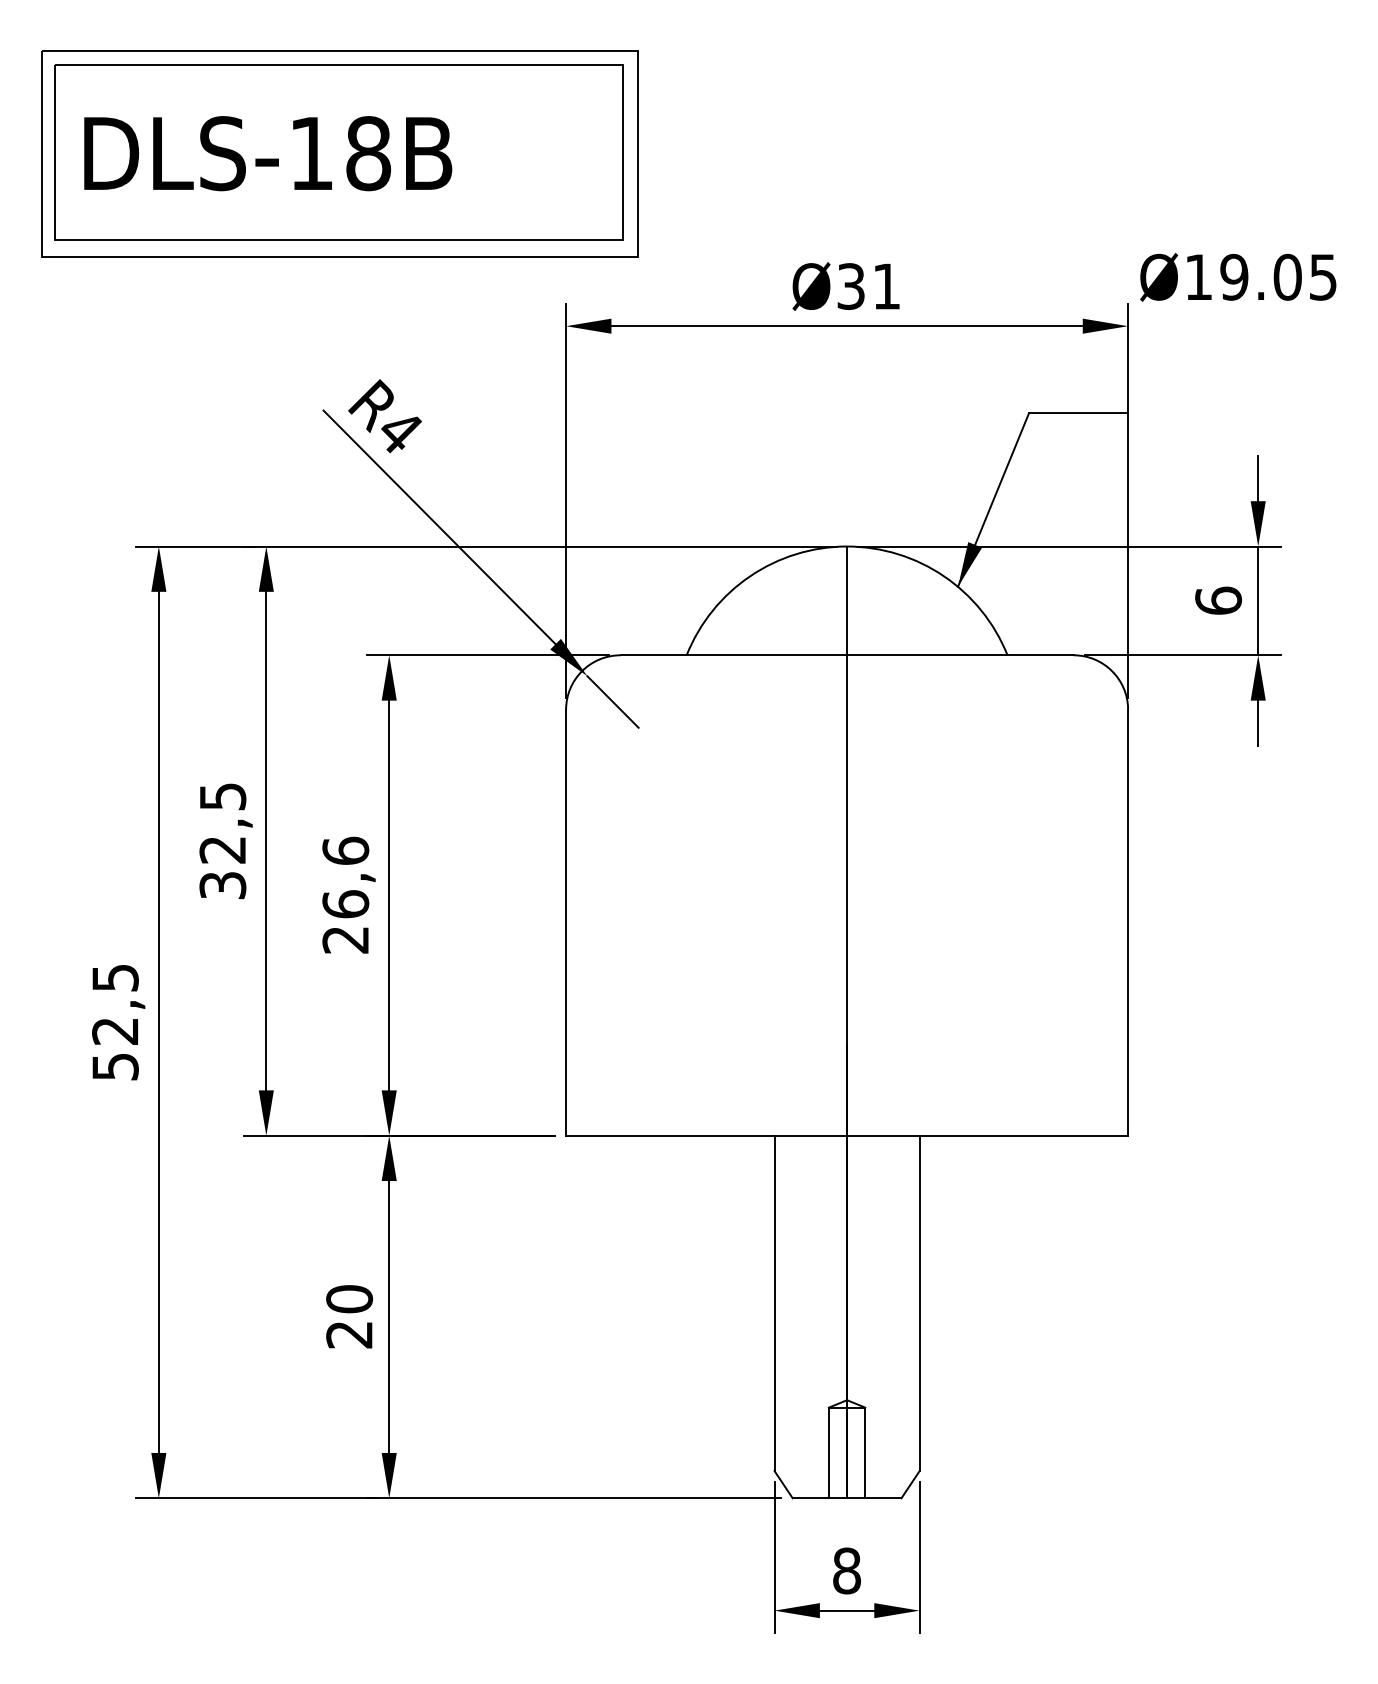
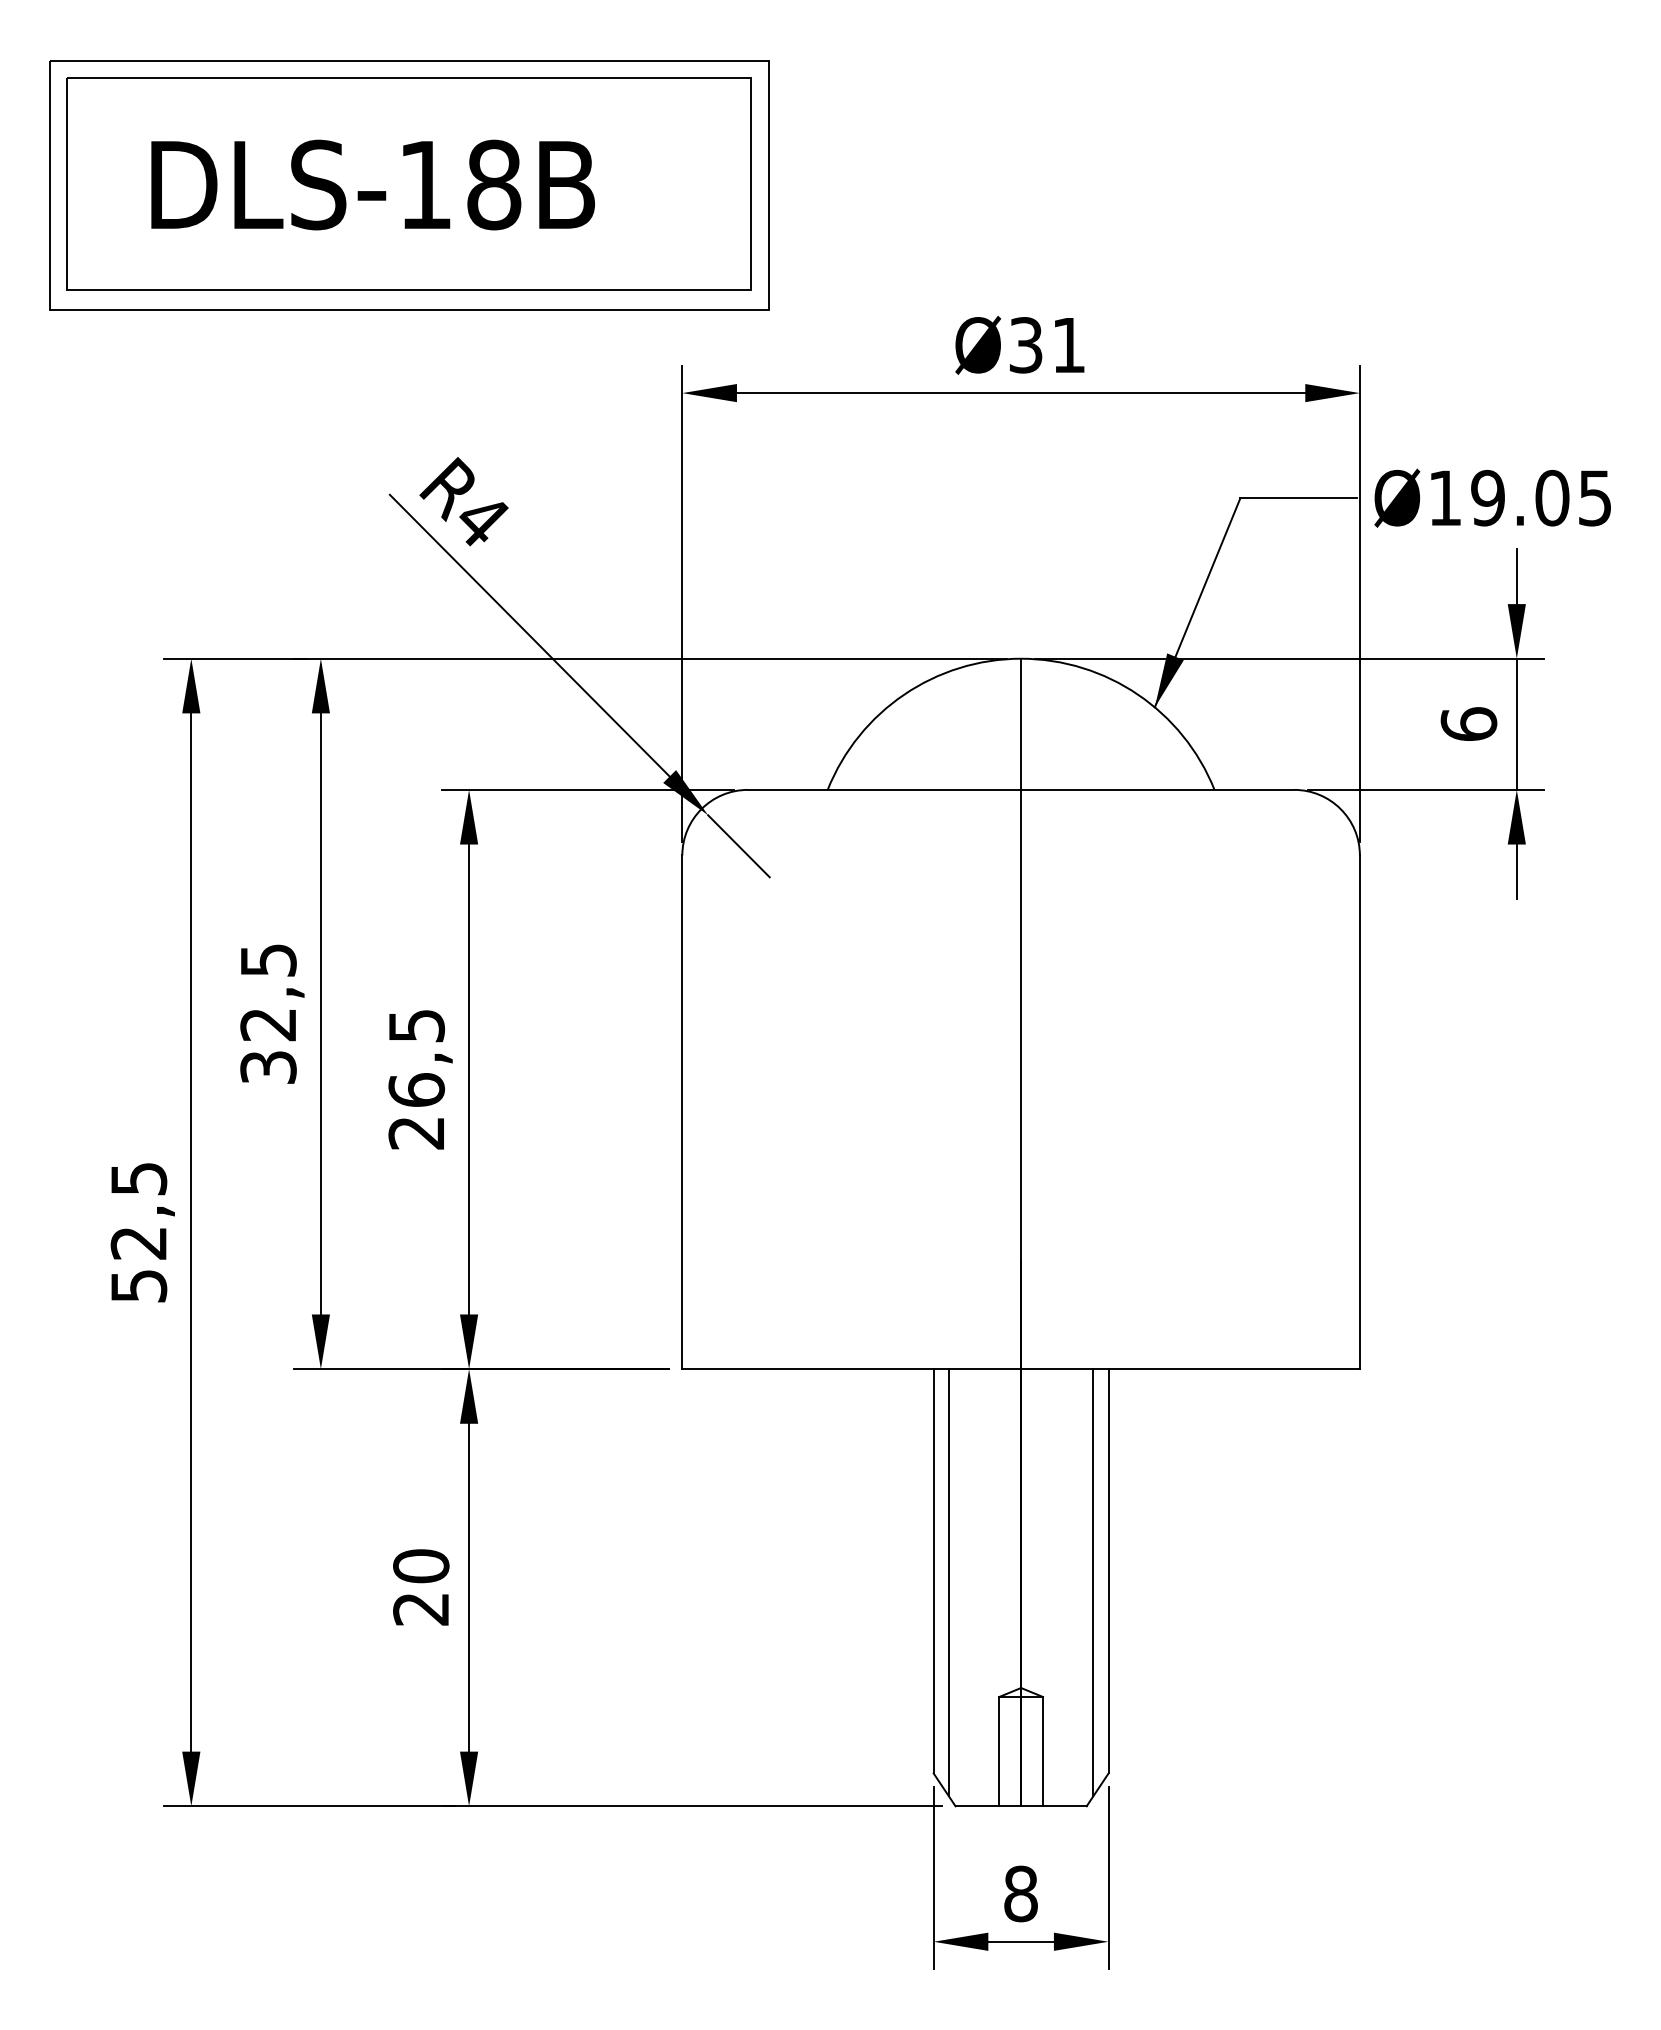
text: (267, 153) -> (372, 184), moved
text: (1238, 276) -> (1492, 497), moved
text: (345, 850) -> (416, 1025), 26,6 -> 26,5
line: (786, 1312) -> (948, 1582), added
line: (907, 1312) -> (1093, 1582), added

